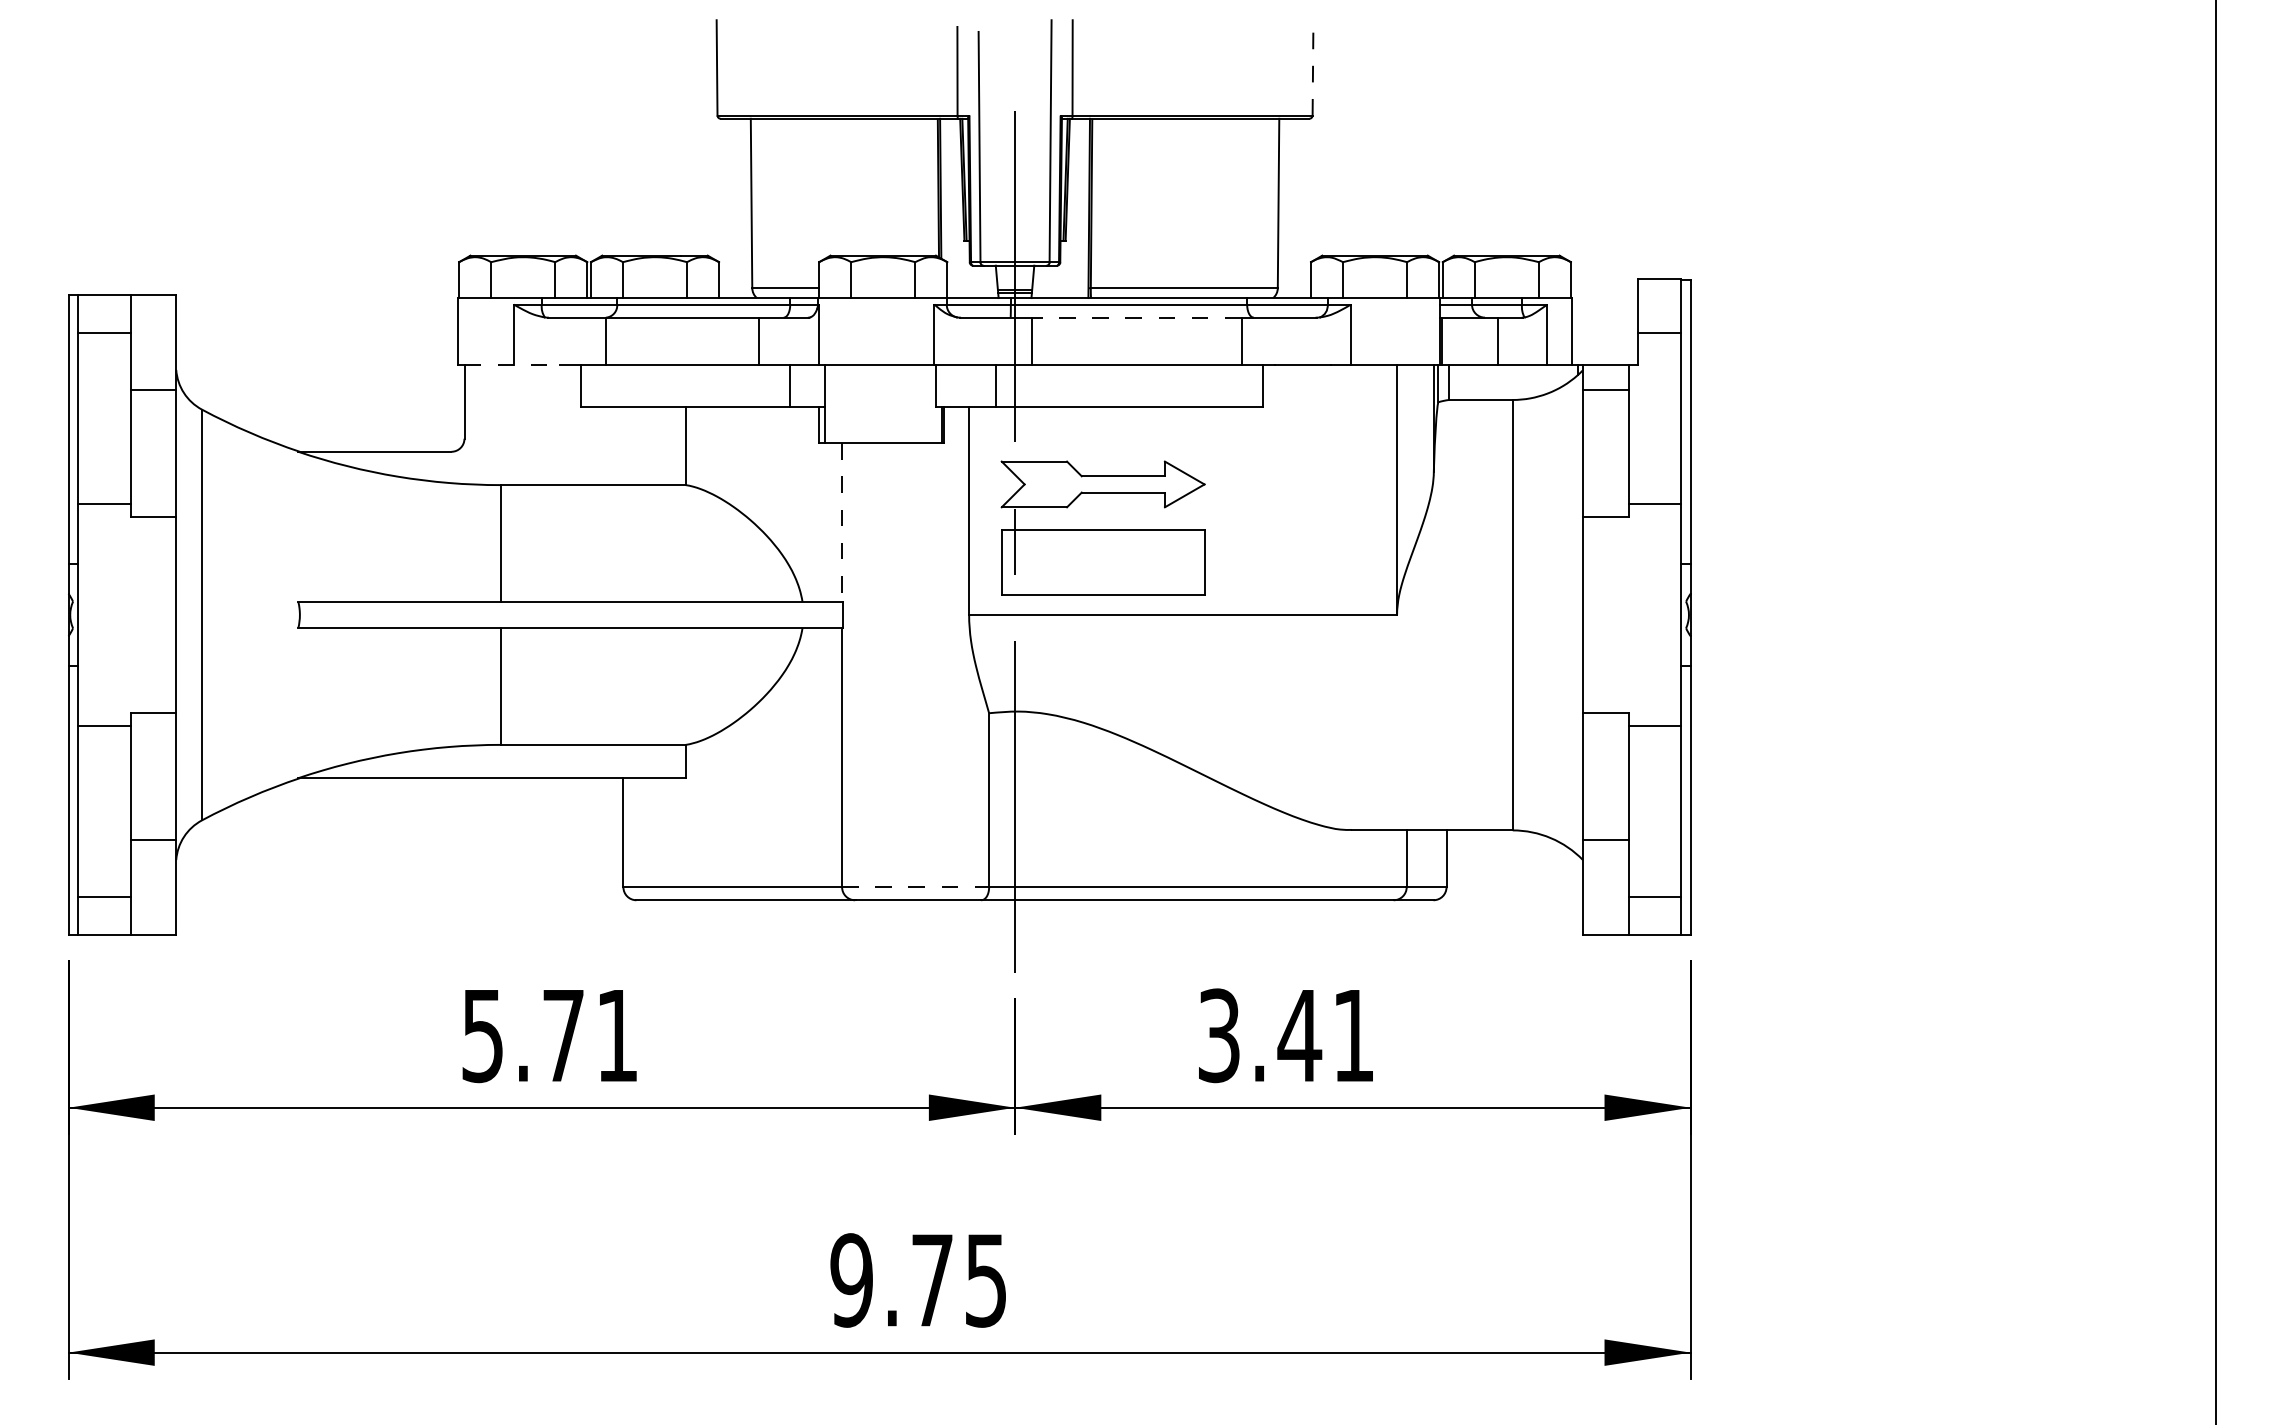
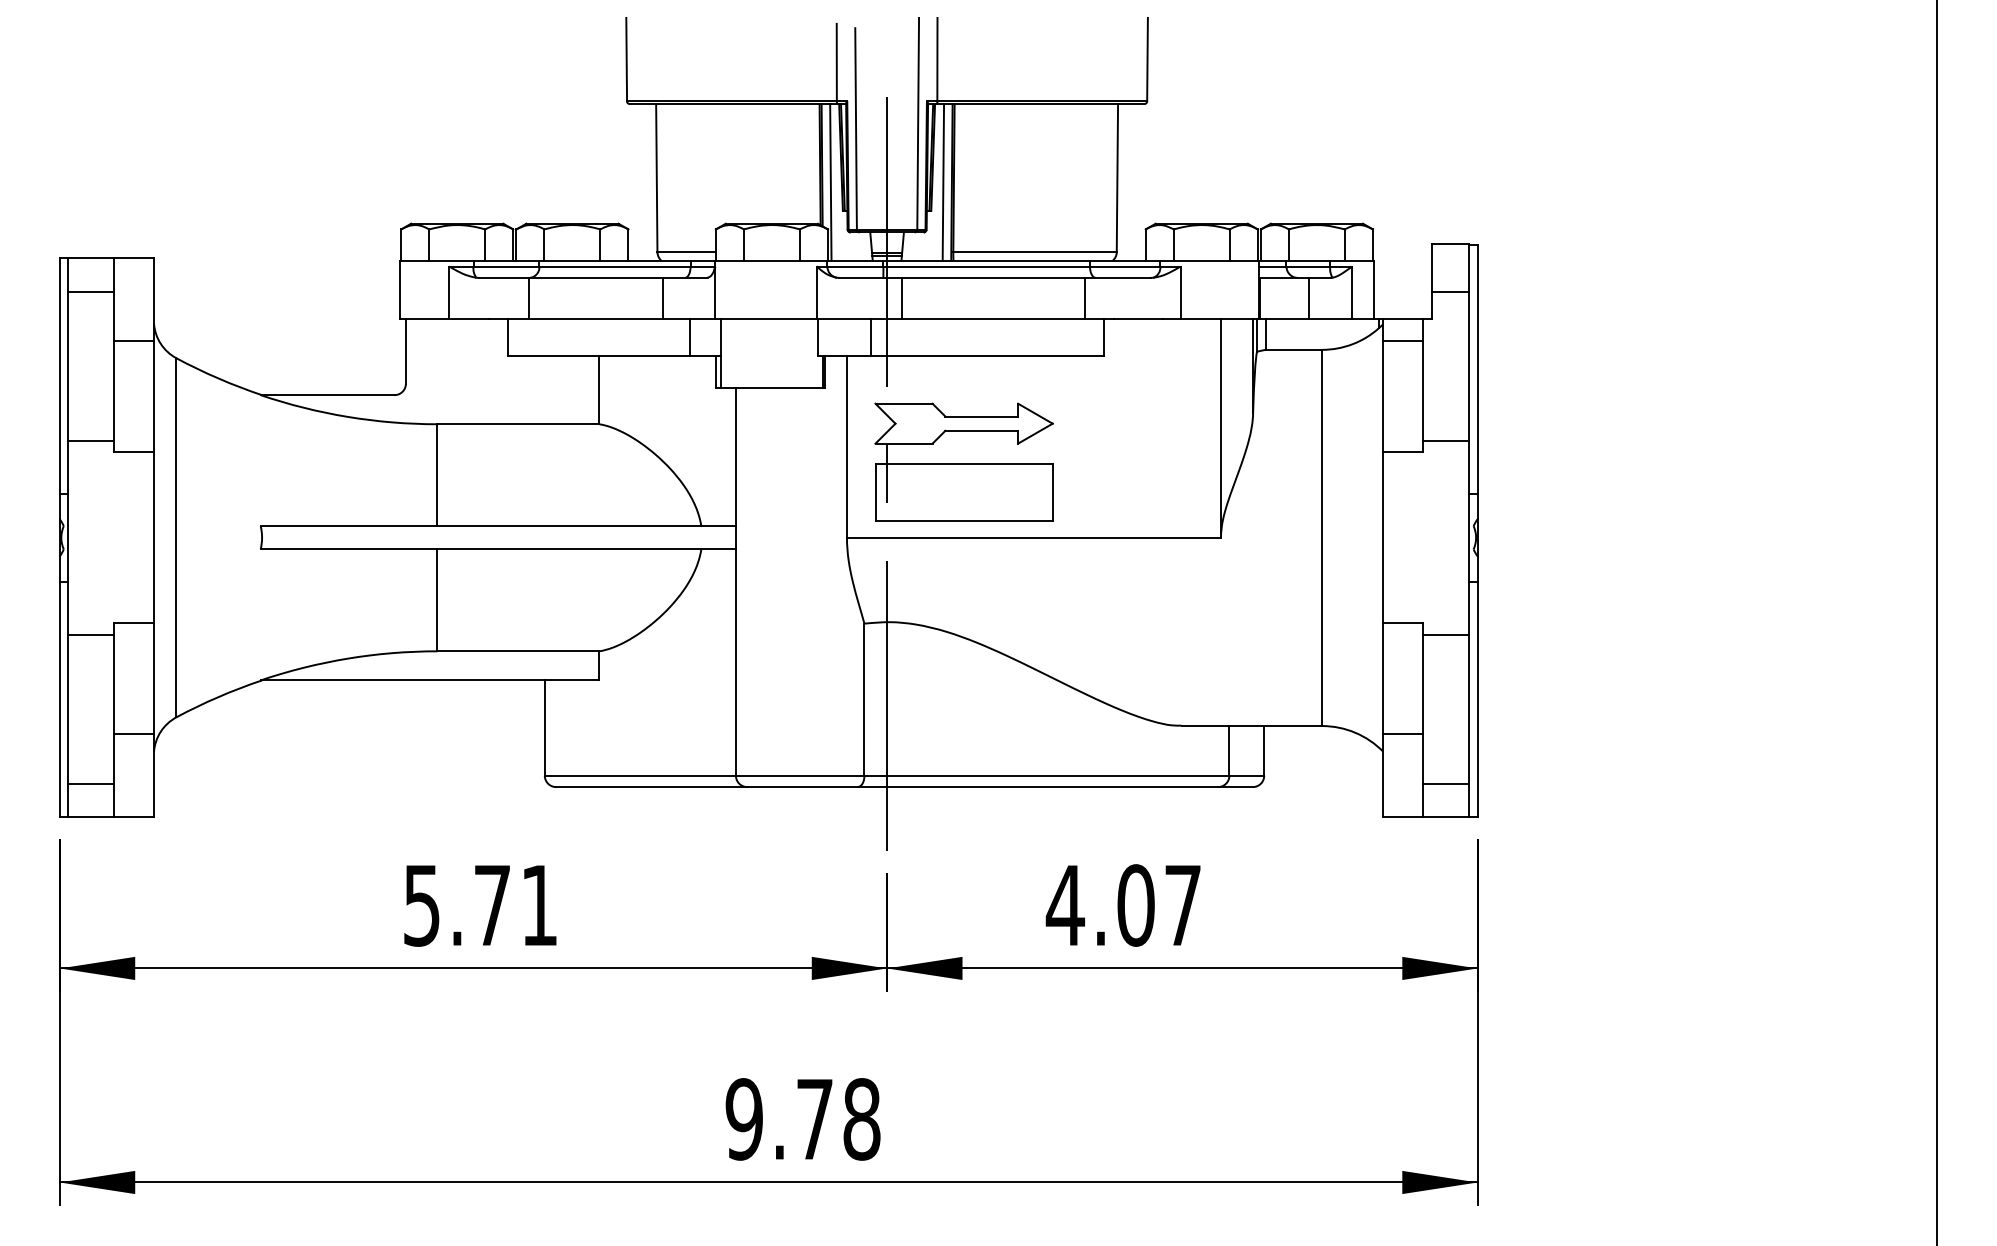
line: (1313, 67) -> (1147, 59), dashed -> solid
line: (950, 208) -> (830, 182), added
line: (1079, 208) -> (943, 182), added
line: (1136, 317) -> (993, 277), dashed -> solid
line: (512, 365) -> (447, 319), dashed -> solid
line: (842, 523) -> (736, 457), dashed -> solid
line: (915, 887) -> (800, 775), dashed -> solid
text: (1284, 1035) -> (1122, 905), 3.41 -> 4.07
text: (986, 1280) -> (862, 1119), 9.75 -> 9.78

